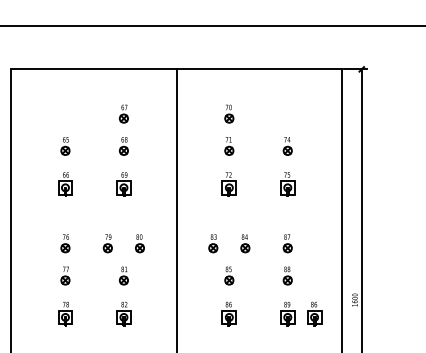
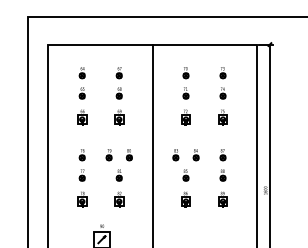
part: (64, 115) -> (81, 73), added
part: (286, 115) -> (222, 73), added
part: (313, 314) -> (239, 199), removed

